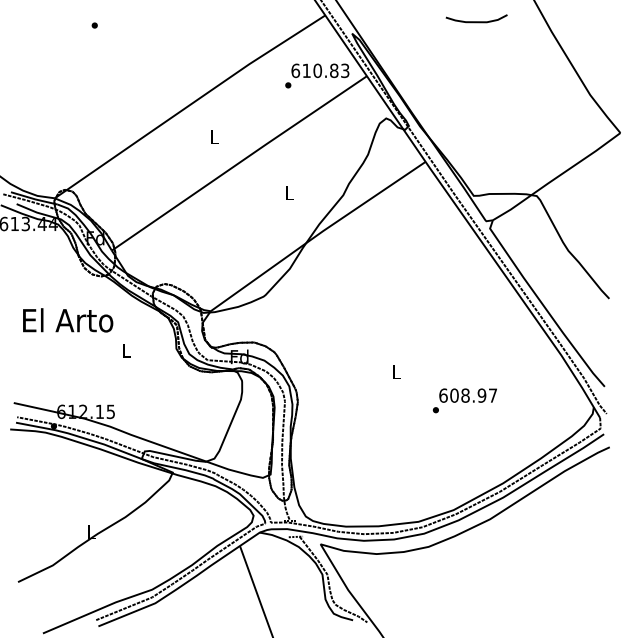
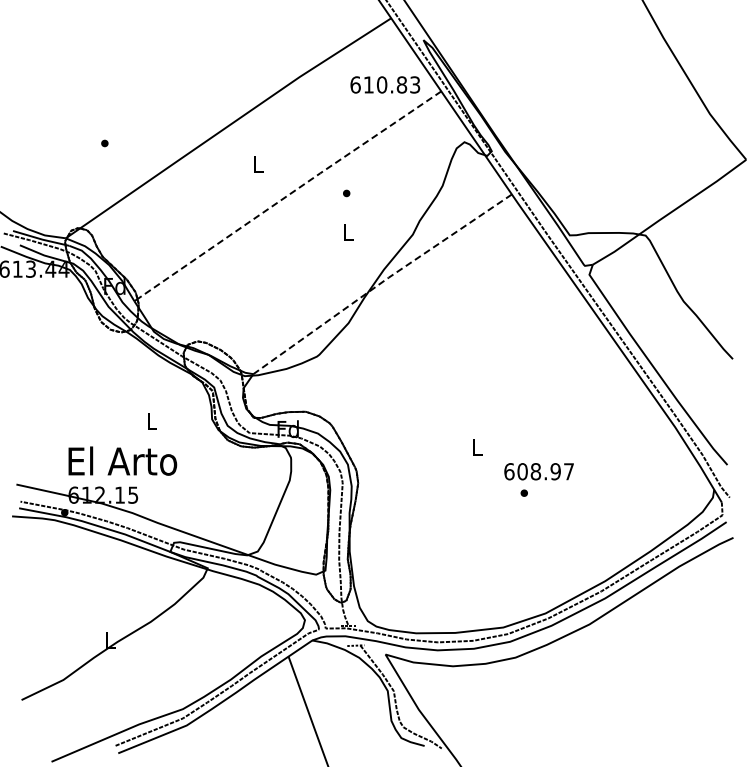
curve: (476, 21) -> (573, 25), removed
part: (94, 25) -> (104, 143), moved
part: (288, 85) -> (346, 193), moved
line: (240, 161) -> (289, 194), solid -> dashed
line: (317, 235) -> (381, 282), solid -> dashed
text: (67, 319) -> (122, 460), moved
text: (467, 395) -> (538, 471), moved

